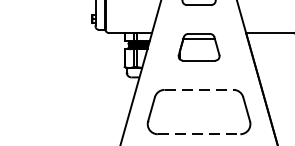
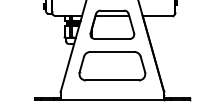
part: (199, 47) -> (112, 24), size x1.67
line: (199, 90) -> (112, 52), dashed -> solid
line: (199, 134) -> (112, 80), dashed -> solid

